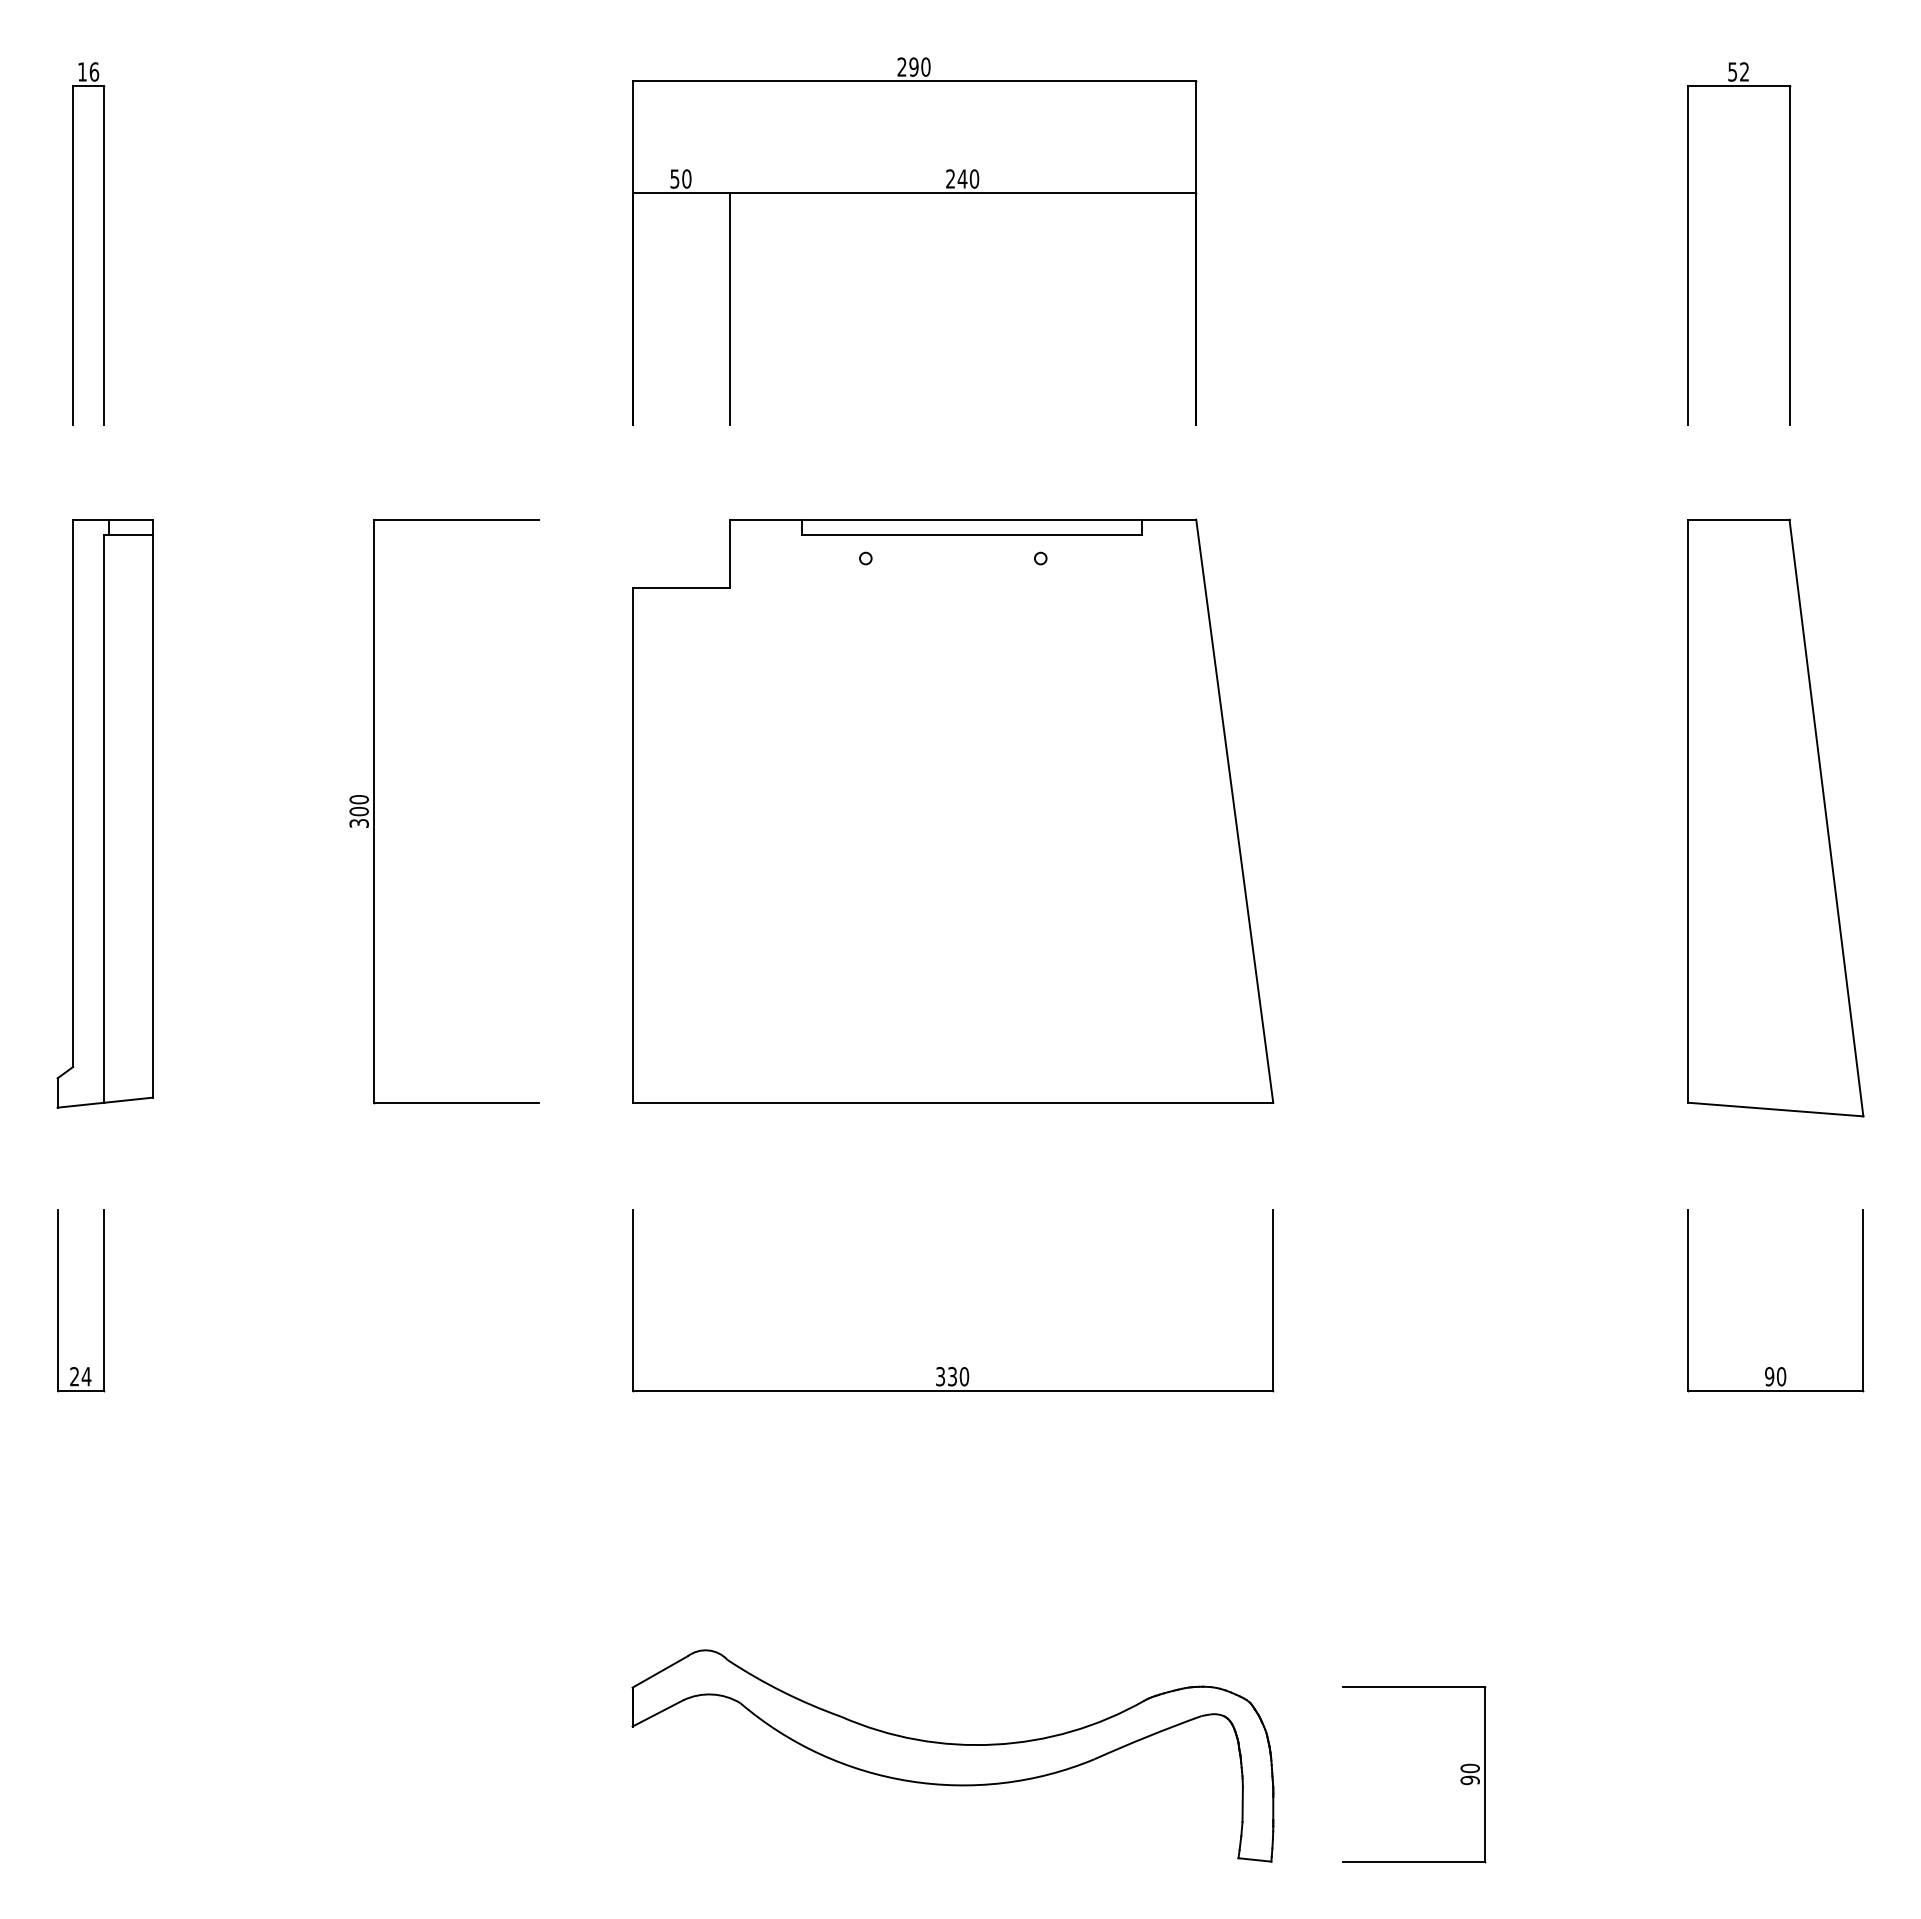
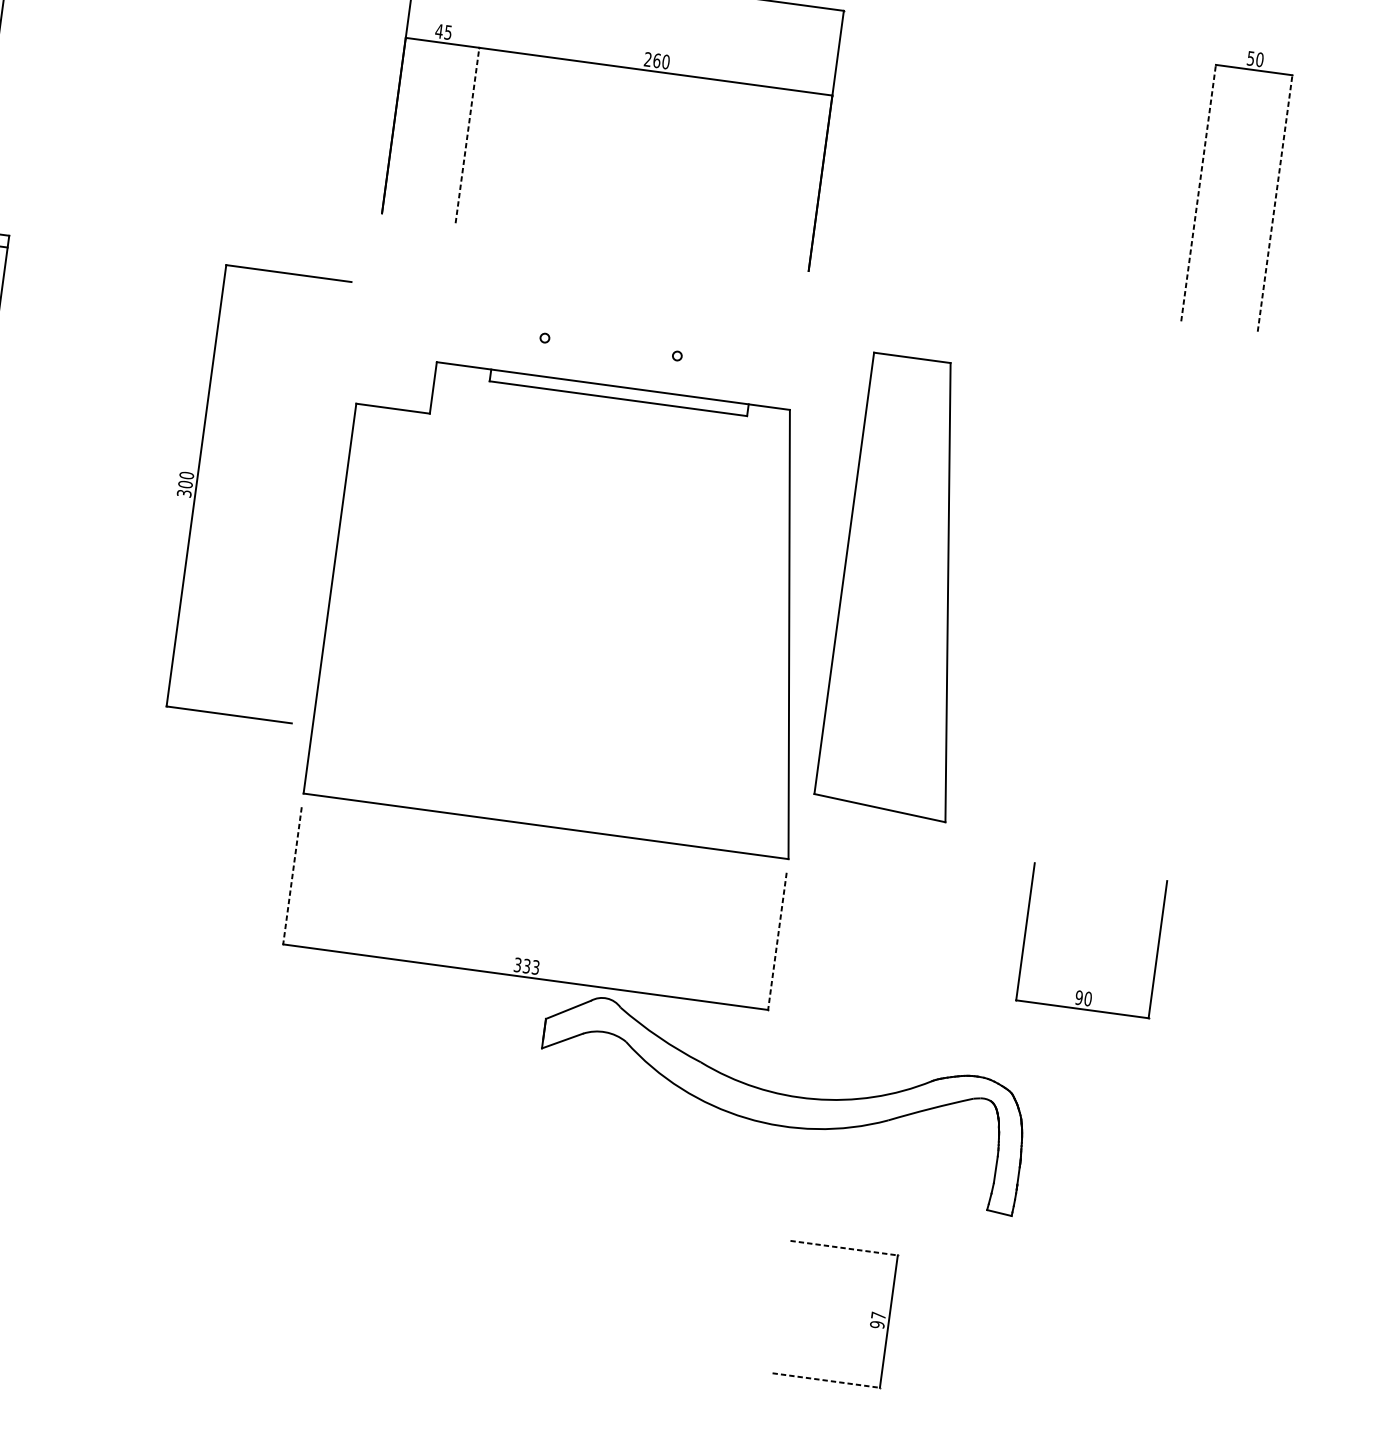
text: (1744, 71) -> (1259, 59), 52 -> 50
text: (680, 178) -> (443, 31), 50 -> 45
text: (962, 178) -> (657, 60), 240 -> 260
line: (1688, 255) -> (1198, 192), solid -> dashed
line: (1789, 255) -> (1275, 203), solid -> dashed
line: (729, 309) -> (467, 135), solid -> dashed
part: (953, 810) -> (576, 605), moved
part: (374, 811) -> (197, 486), moved
part: (1775, 817) -> (909, 587), moved
line: (632, 1300) -> (292, 875), solid -> dashed
line: (1273, 1300) -> (777, 941), solid -> dashed
part: (1771, 1367) -> (1081, 991), moved
text: (964, 1376) -> (535, 967), 330 -> 333
line: (1413, 1686) -> (844, 1247), solid -> dashed
part: (952, 1755) -> (781, 1103), moved
text: (1469, 1768) -> (878, 1315), 90 -> 97
line: (1413, 1861) -> (826, 1380), solid -> dashed

